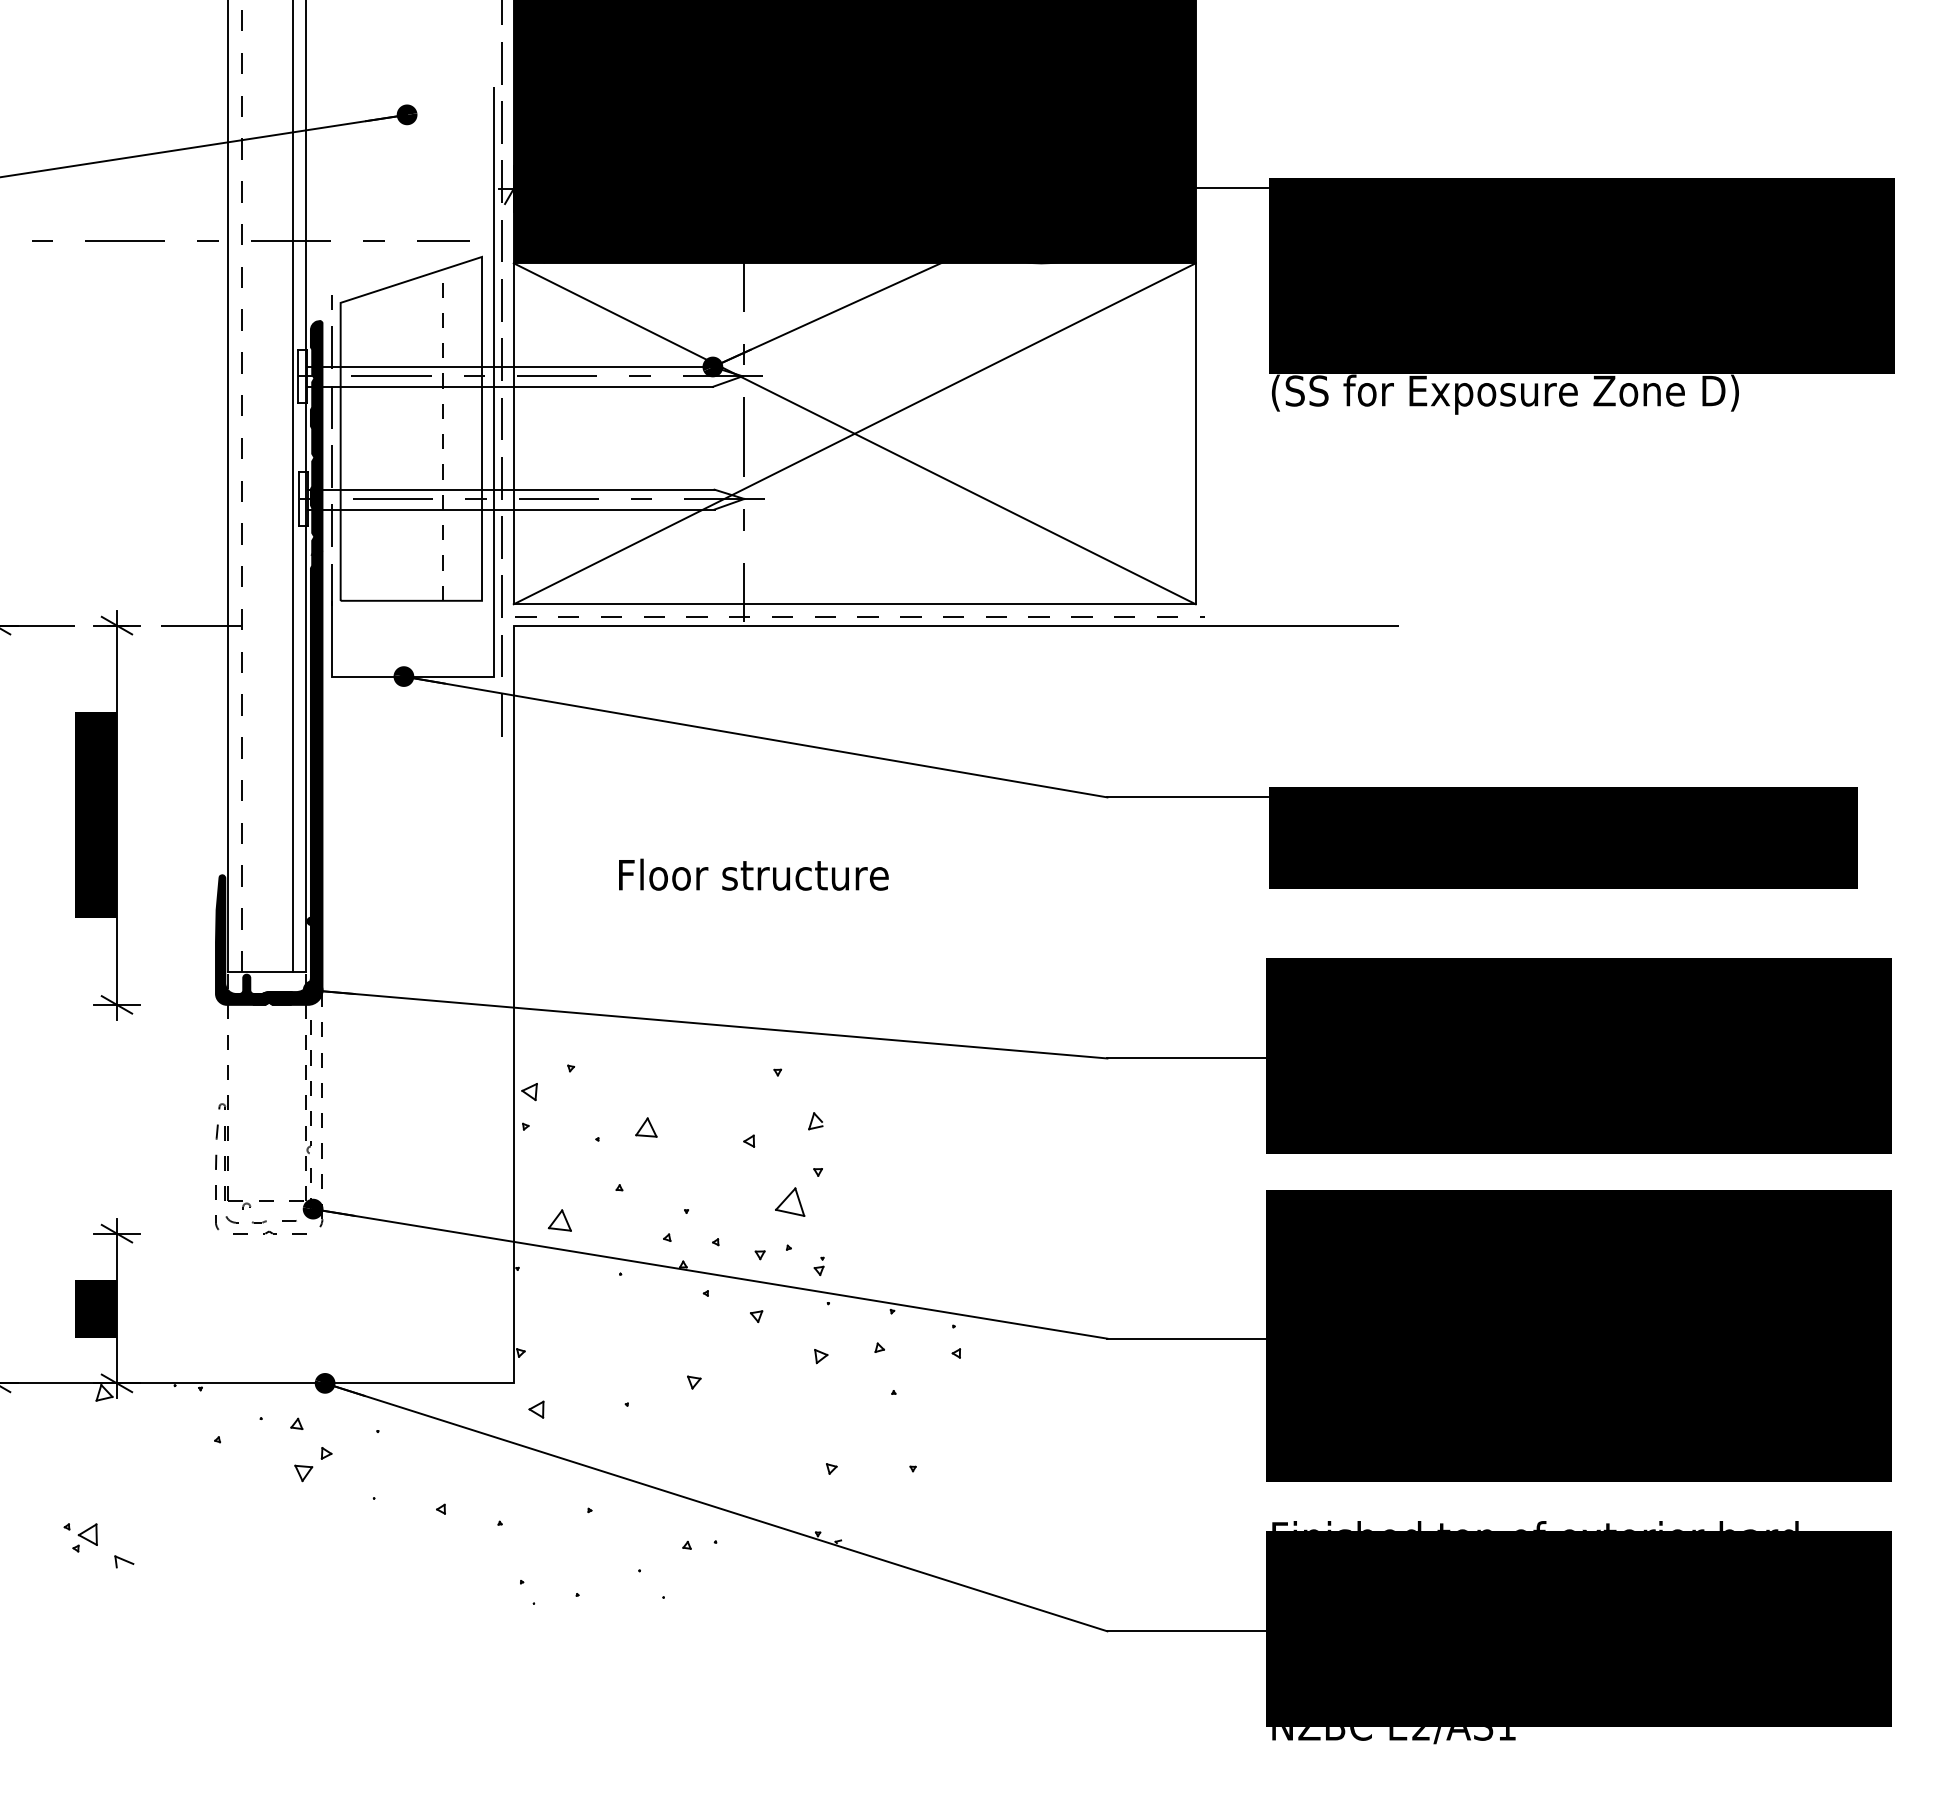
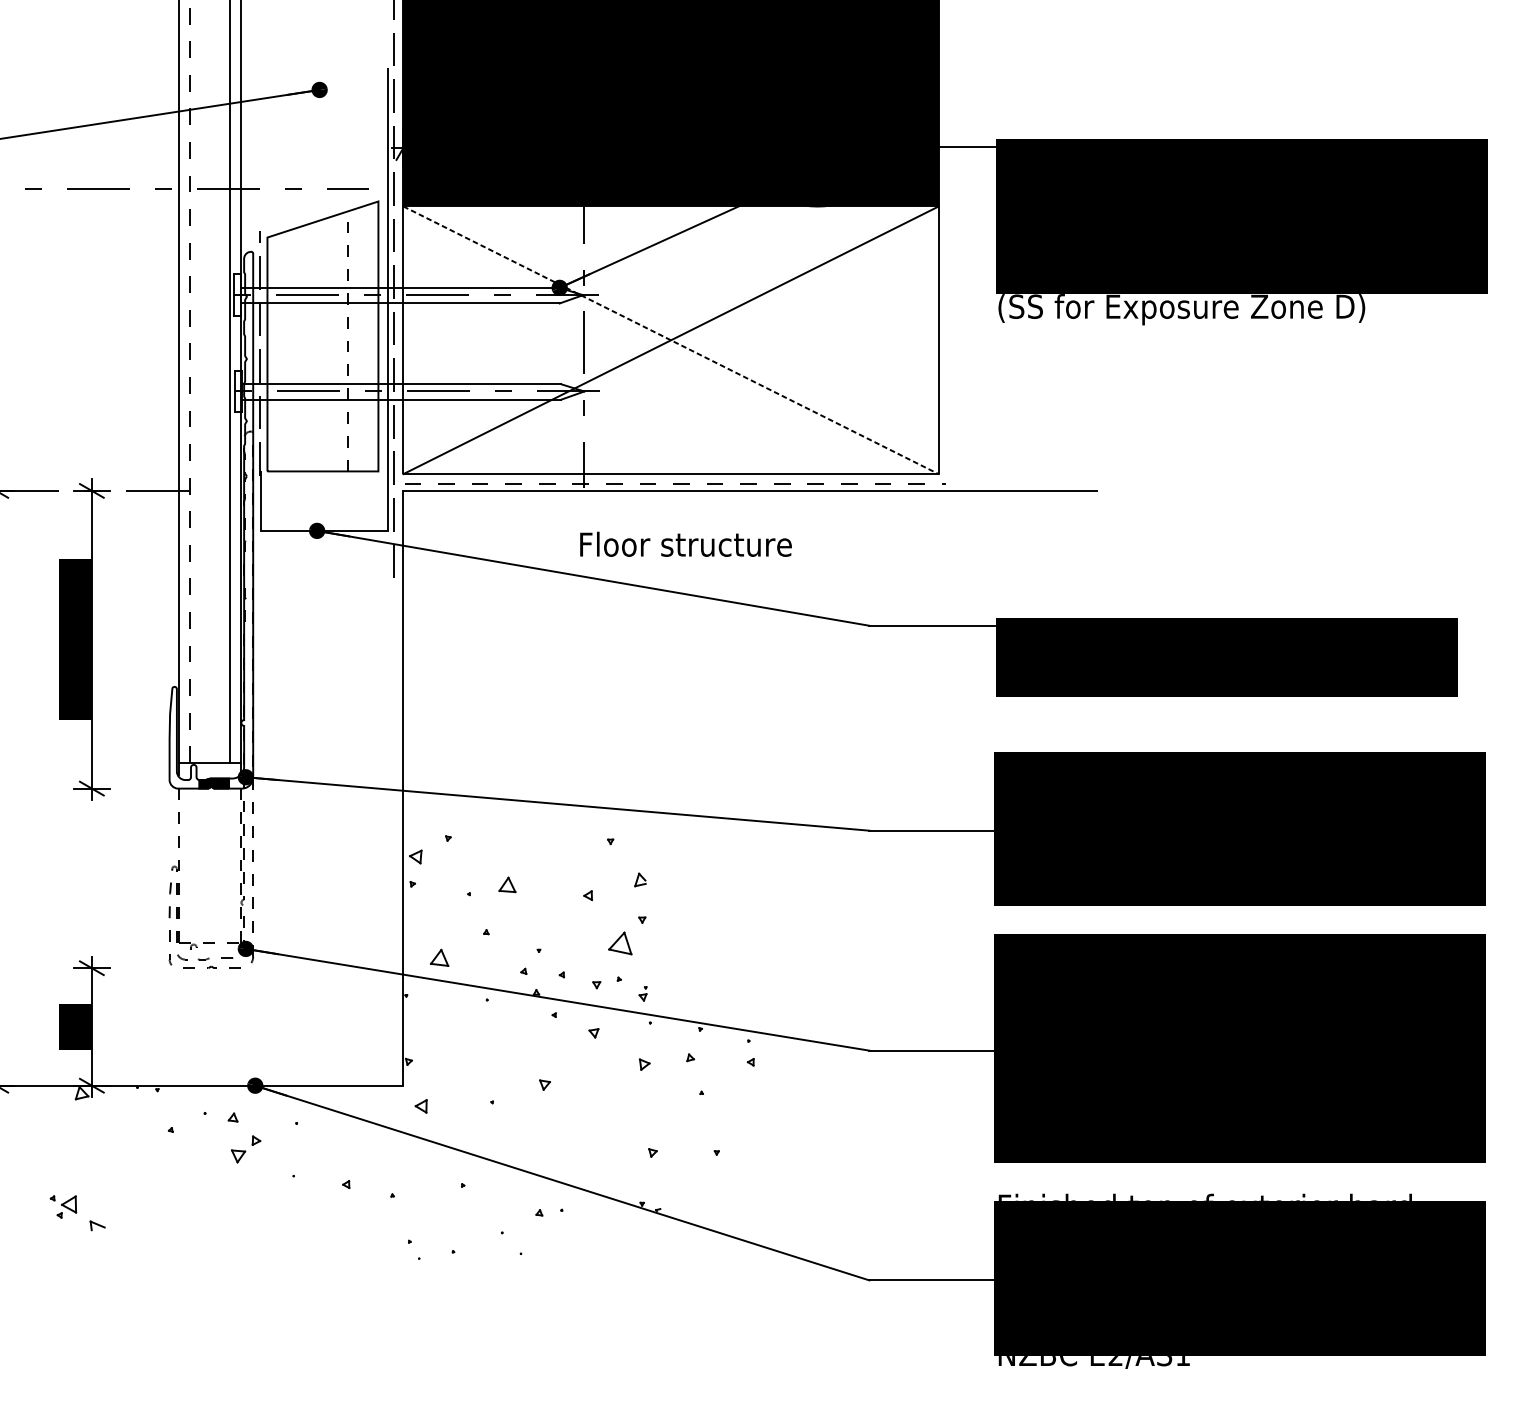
line: (855, 434) -> (671, 340), solid -> dashed
fill: (268, 662) -> (210, 519), removed
text: (753, 874) -> (685, 544), moved

